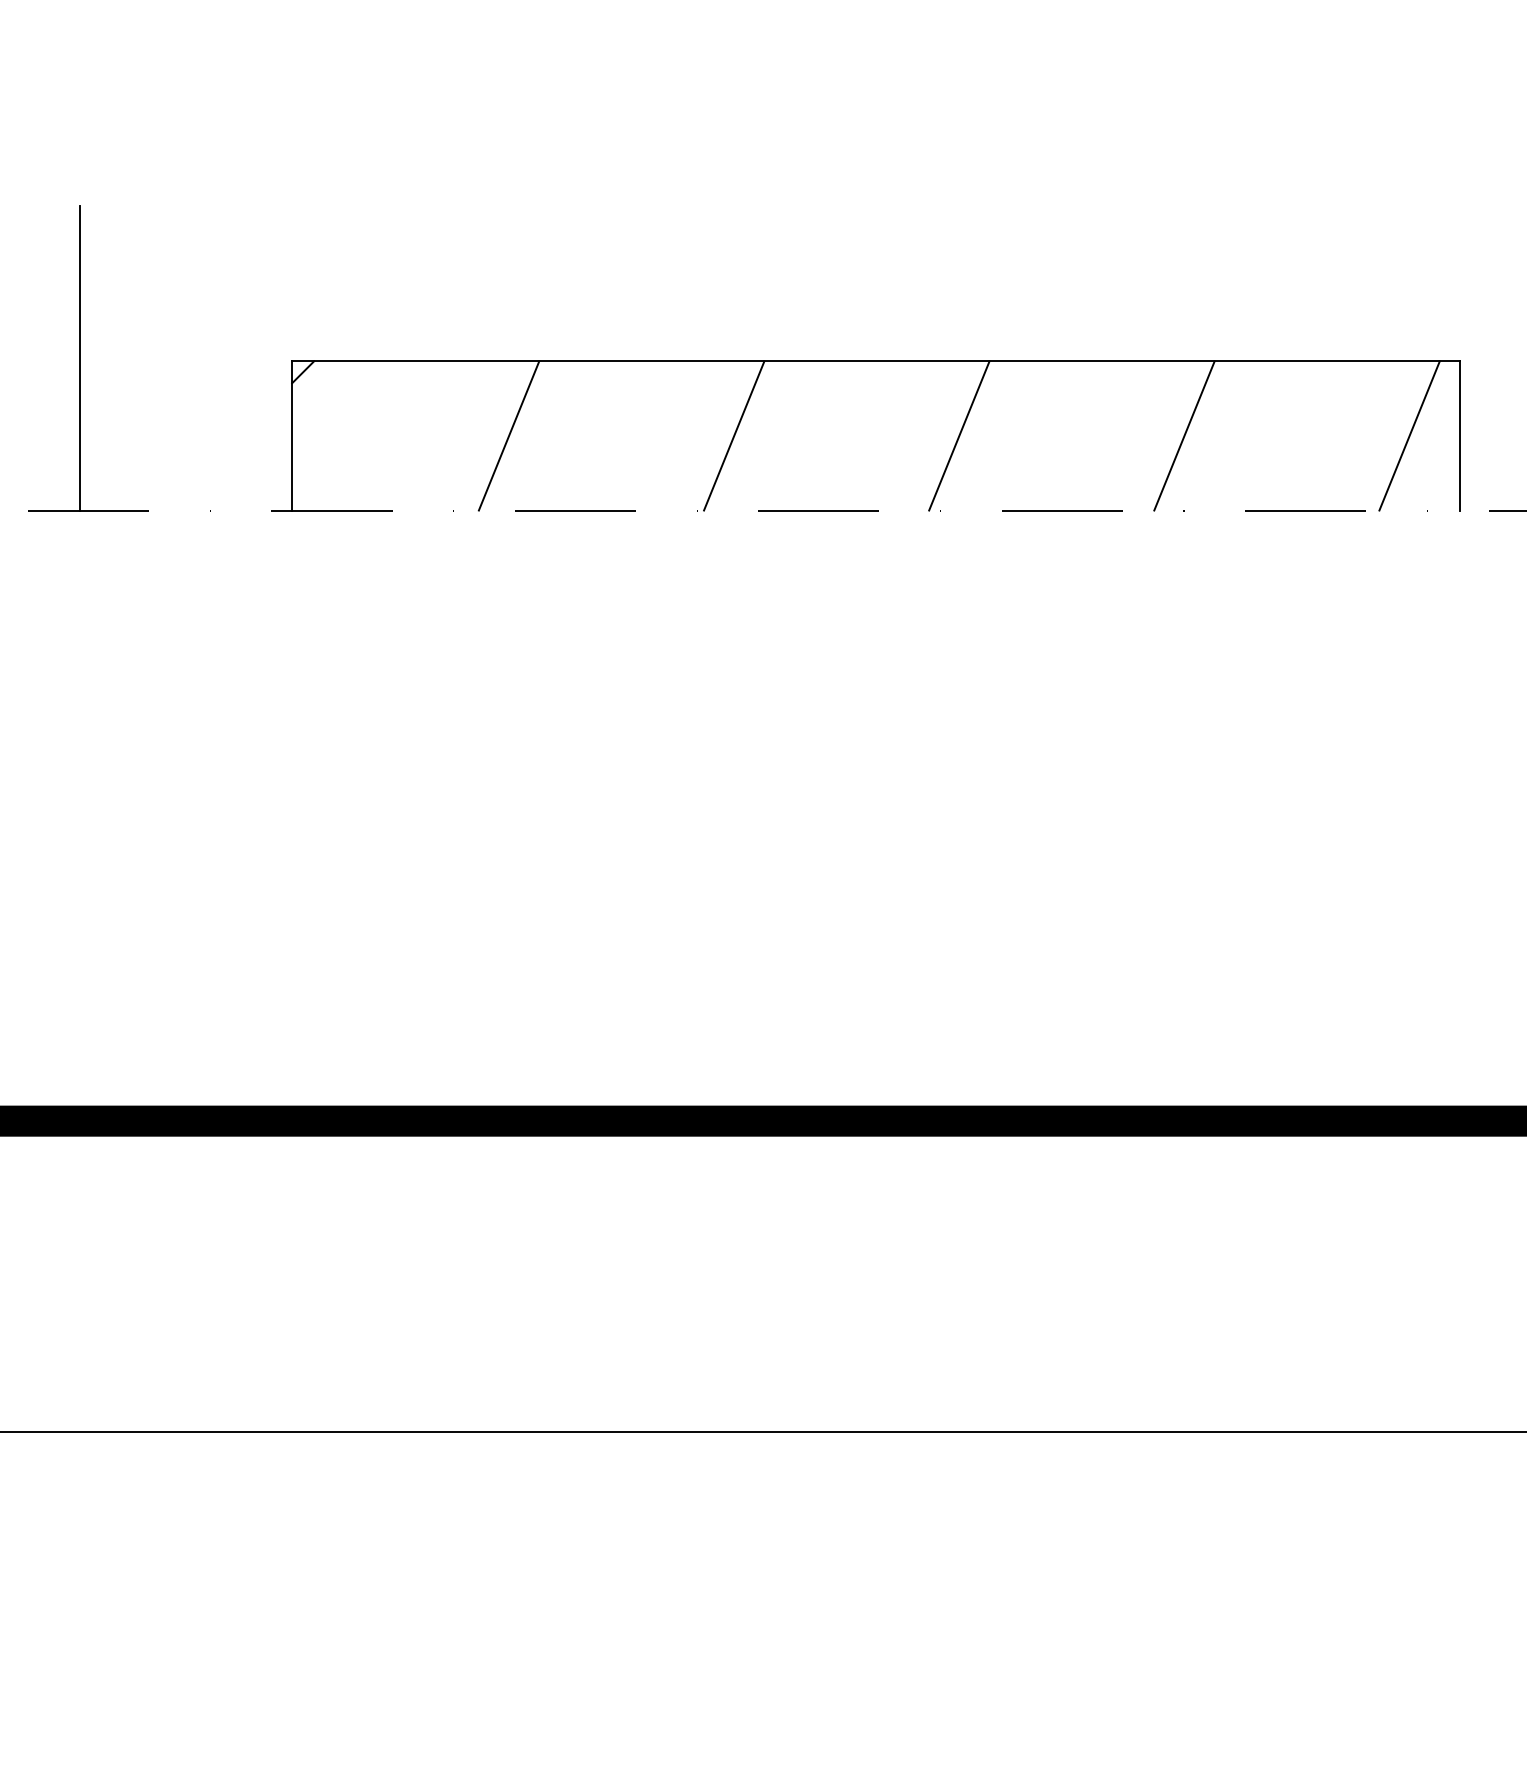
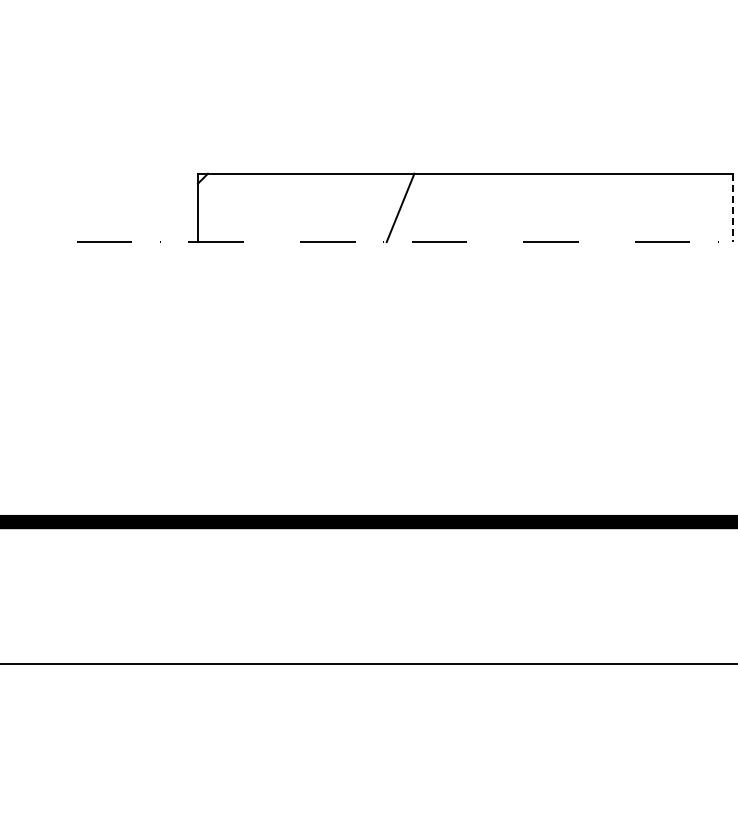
line: (79, 358) -> (100, 172), removed
line: (509, 434) -> (297, 207), removed
line: (958, 434) -> (503, 207), removed
line: (1183, 434) -> (606, 207), removed
line: (1410, 434) -> (710, 207), removed
line: (1460, 437) -> (733, 208), solid -> dashed

